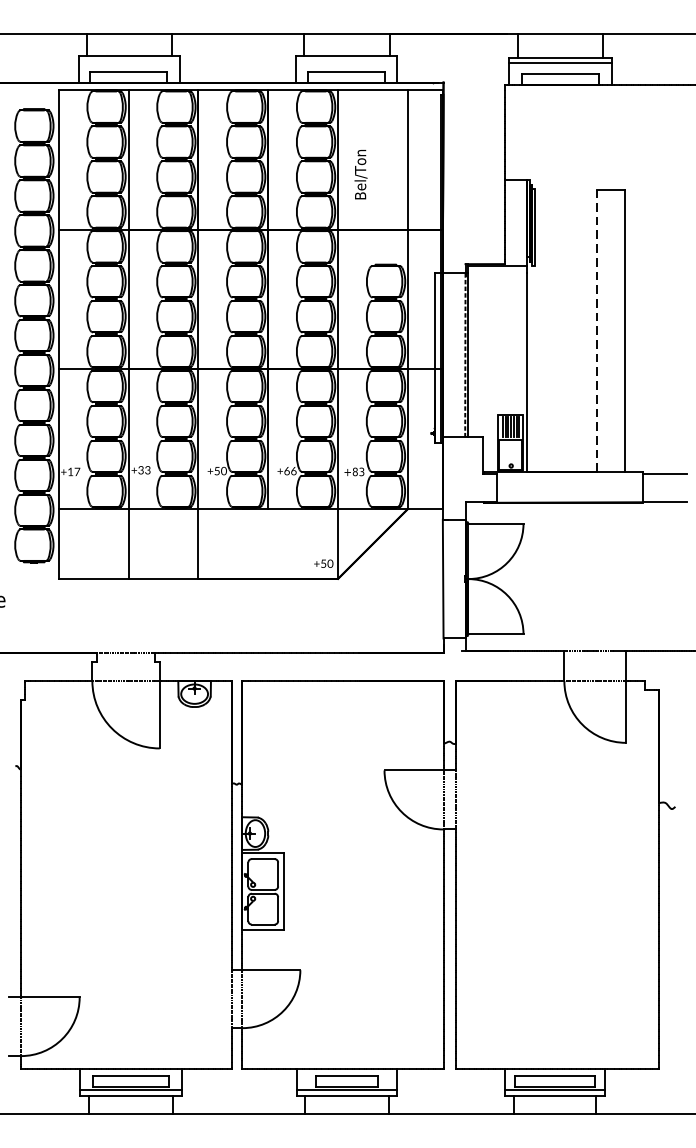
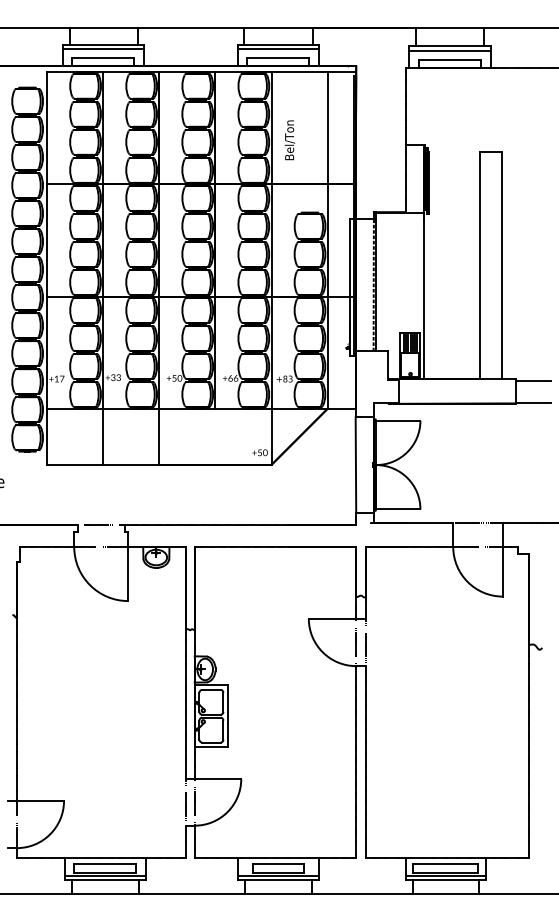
line: (128, 60) -> (103, 48), added
line: (346, 60) -> (278, 48), added
line: (597, 330) -> (479, 265), dashed -> solid

